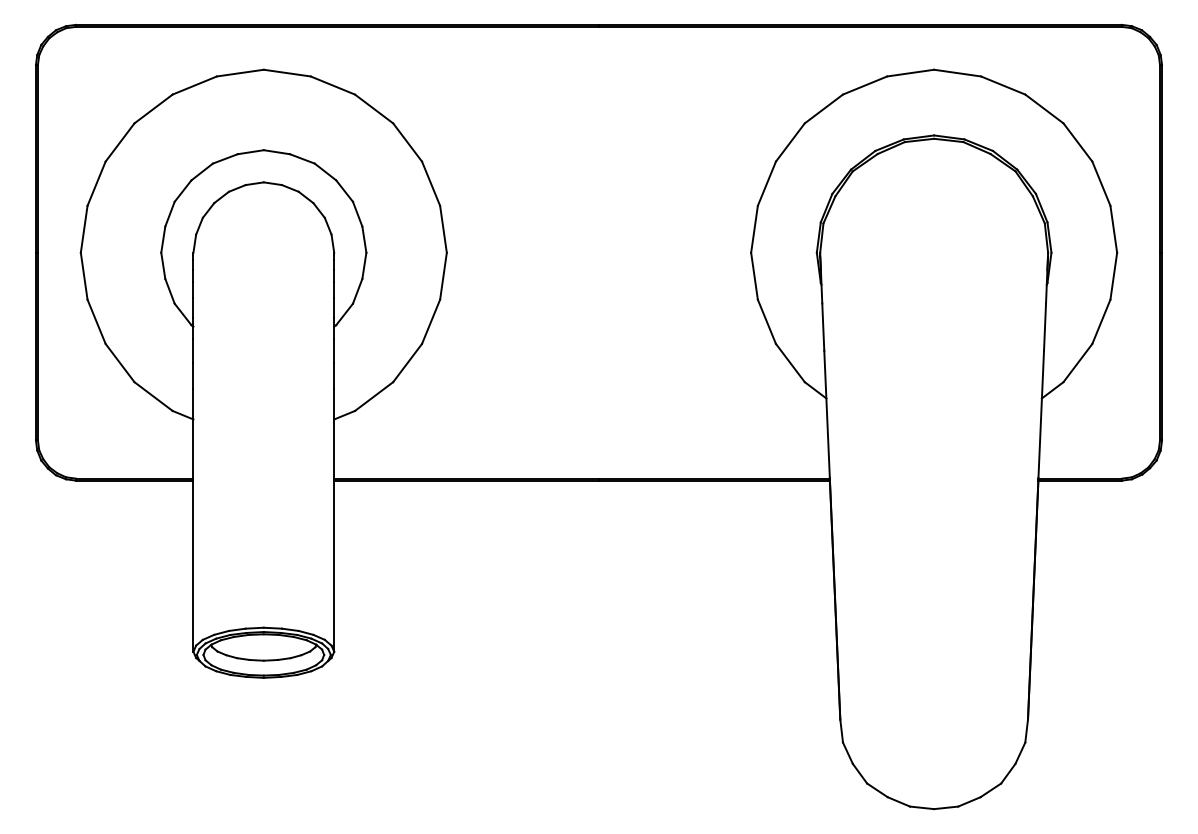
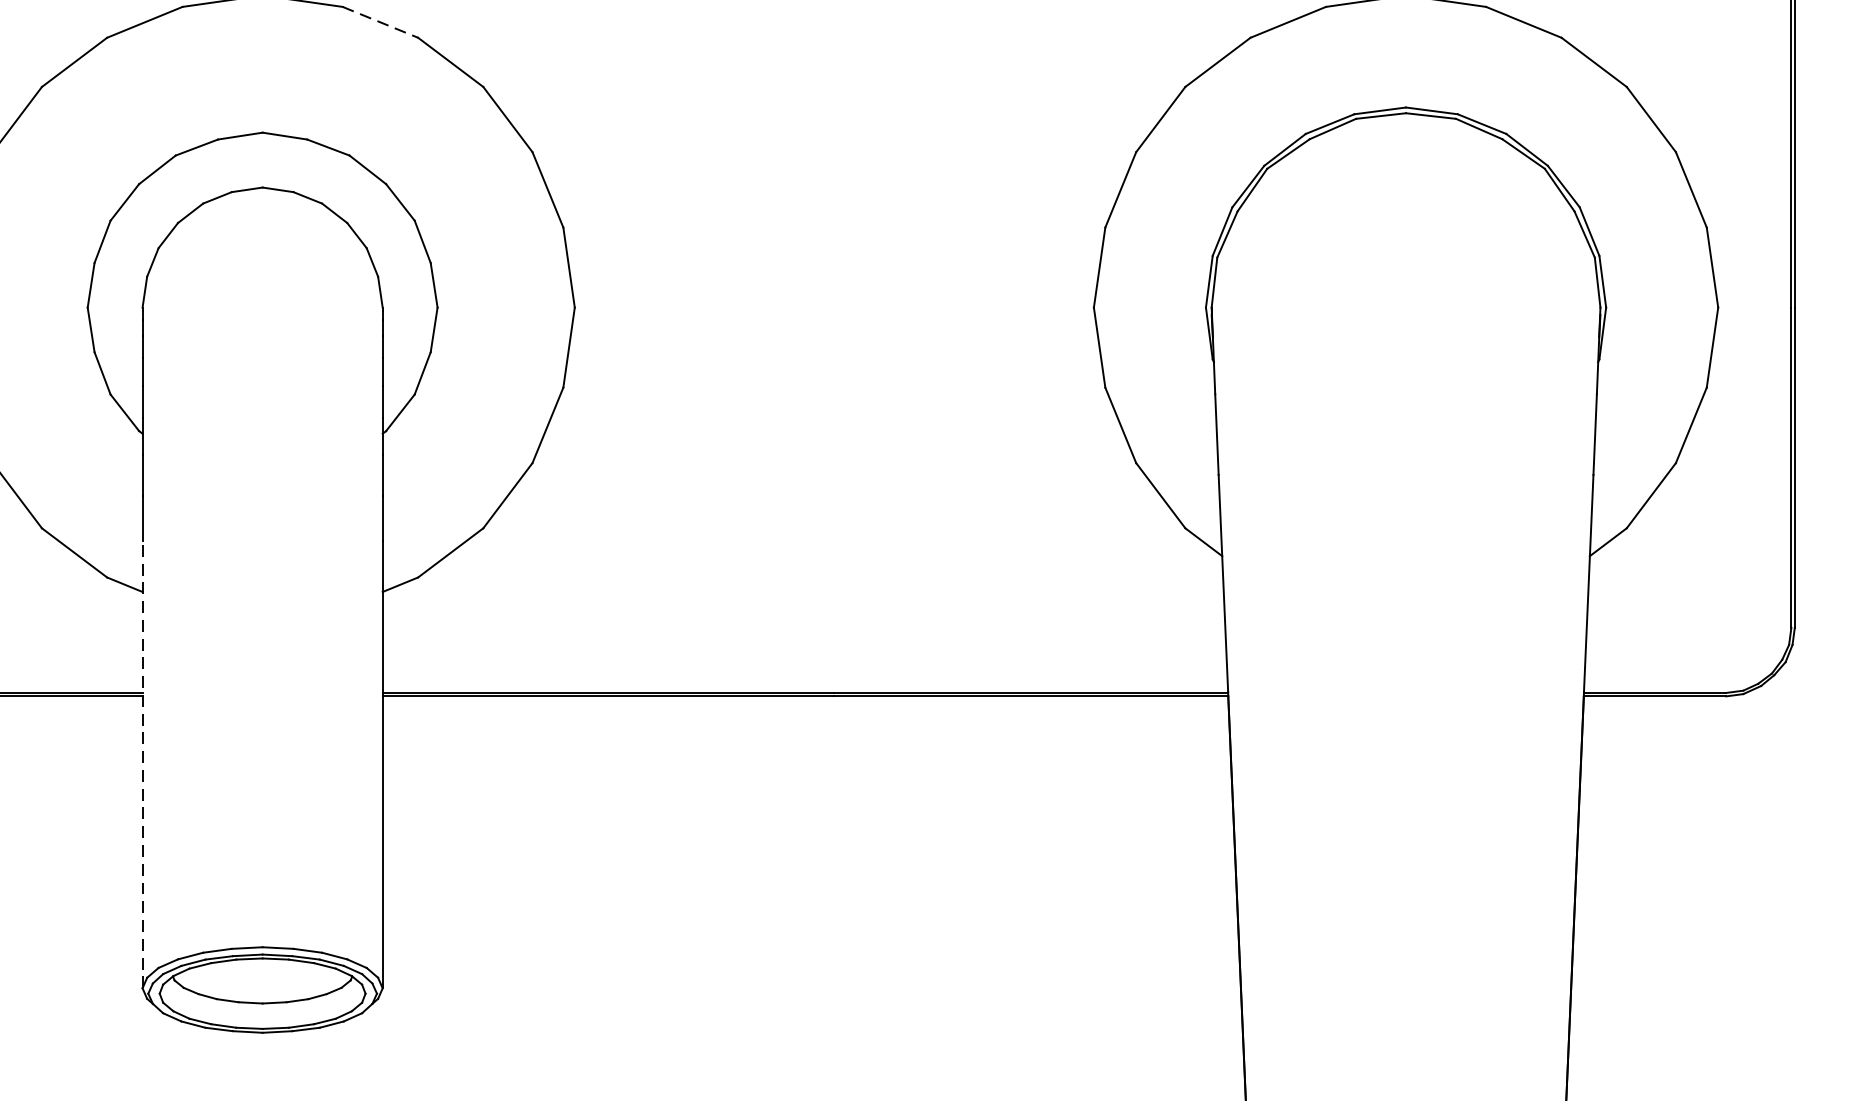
line: (332, 85) -> (379, 22), solid -> dashed
line: (193, 520) -> (142, 764), solid -> dashed

